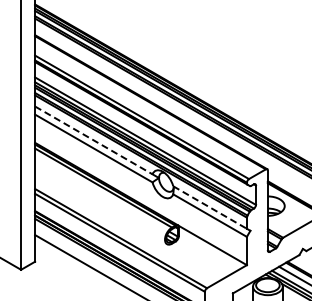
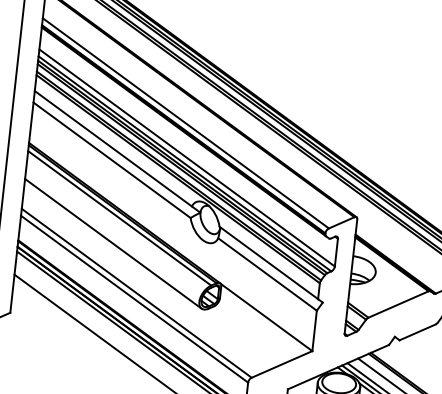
line: (93, 140) -> (112, 148), dashed -> solid
line: (101, 206) -> (113, 244), added
line: (210, 207) -> (269, 262), dashed -> solid

